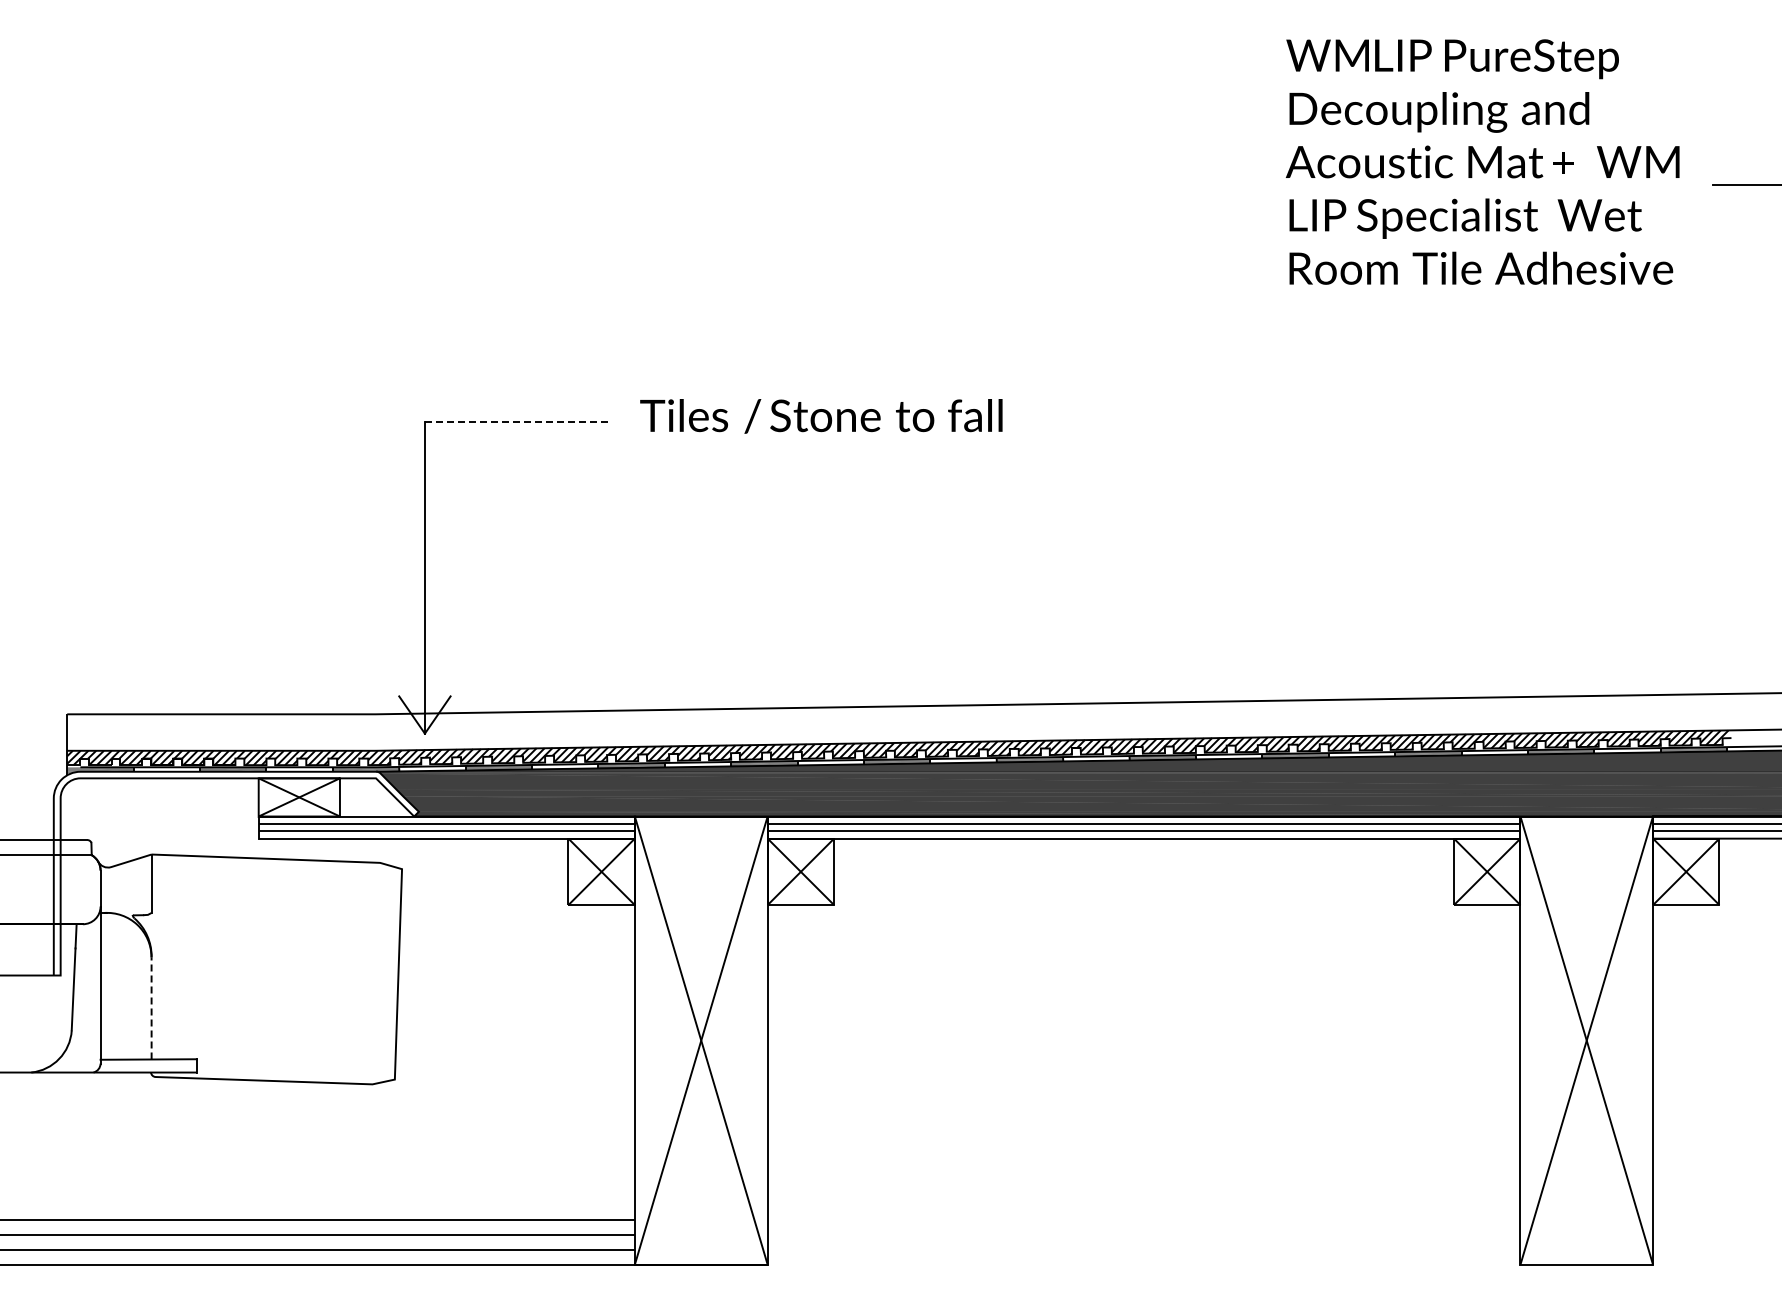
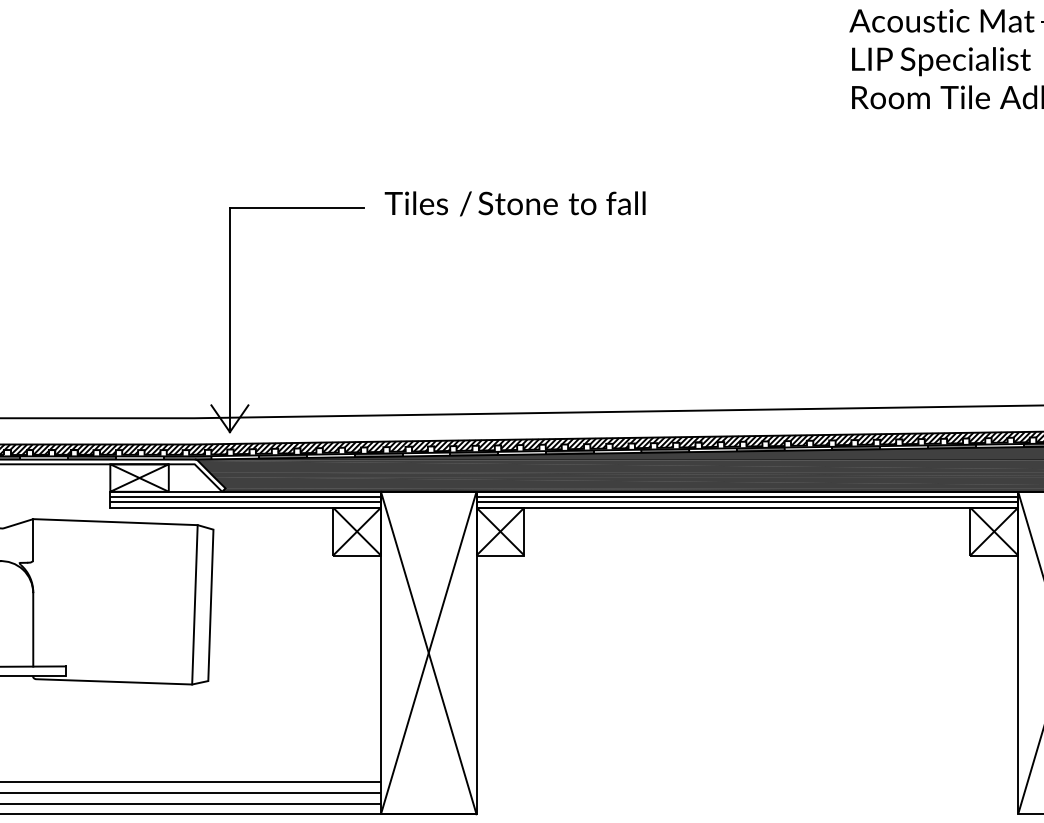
line: (518, 421) -> (297, 207), dashed -> solid
line: (376, 973) -> (195, 604), added
line: (151, 1007) -> (33, 629), dashed -> solid

